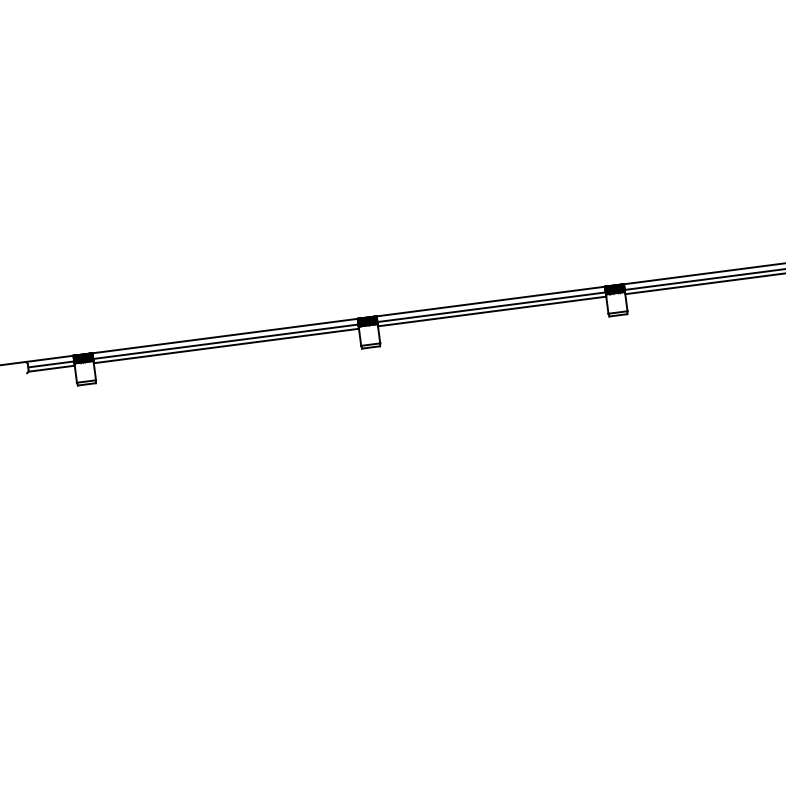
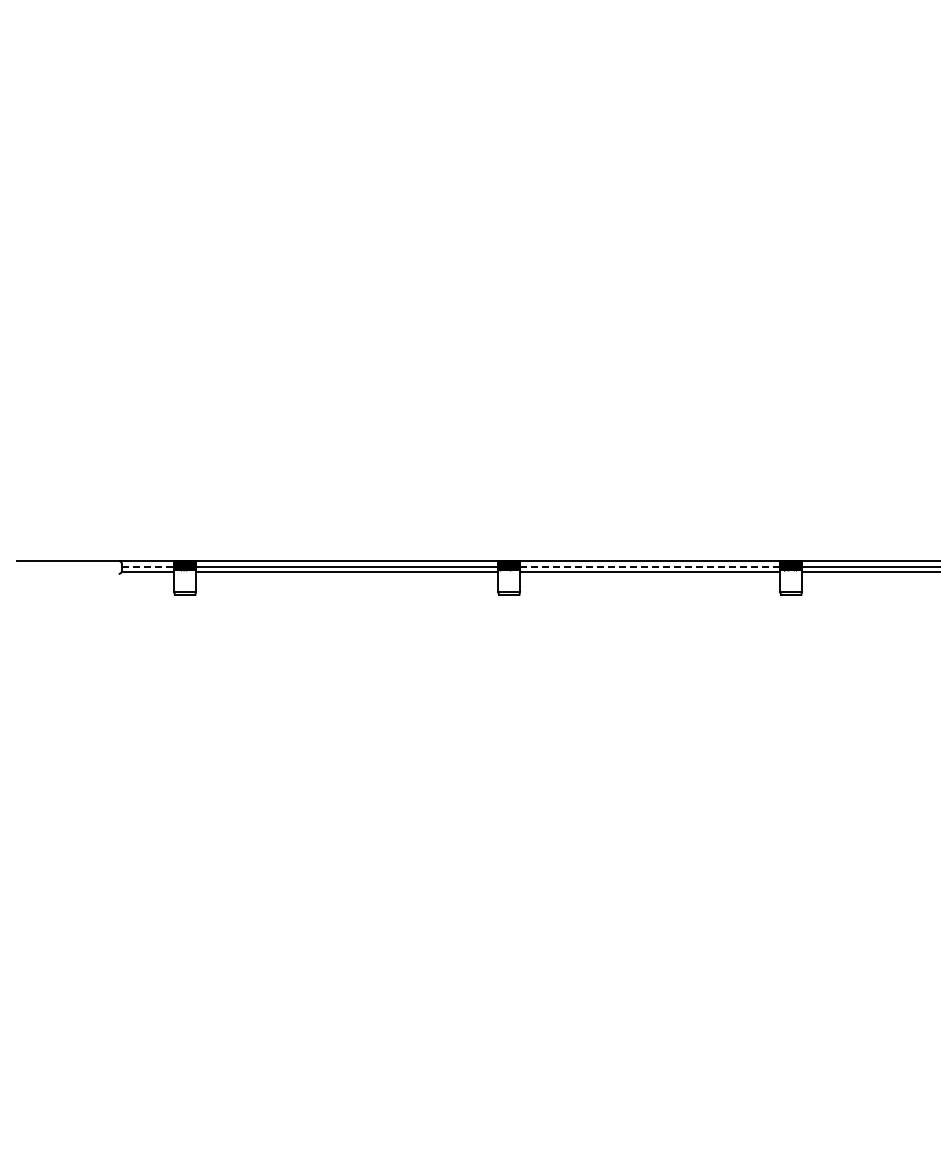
line: (491, 307) -> (650, 567), solid -> dashed
line: (51, 364) -> (148, 567), solid -> dashed

